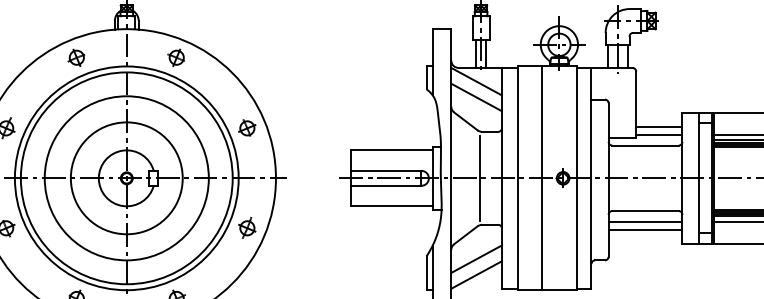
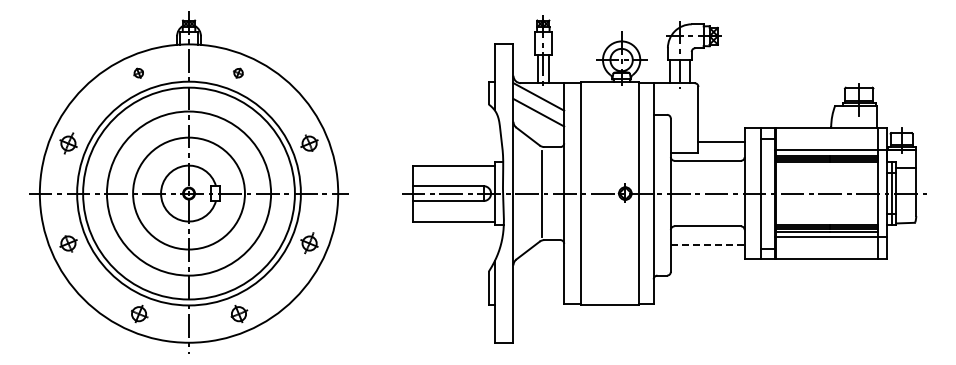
part: (76, 58) -> (138, 73), size x0.6
part: (175, 58) -> (237, 73), size x0.6
line: (659, 135) -> (721, 150), removed
line: (542, 178) -> (604, 193), removed
line: (645, 221) -> (707, 236), removed
line: (645, 229) -> (707, 244), solid -> dashed
line: (476, 259) -> (538, 274), removed
line: (476, 275) -> (538, 290), removed

